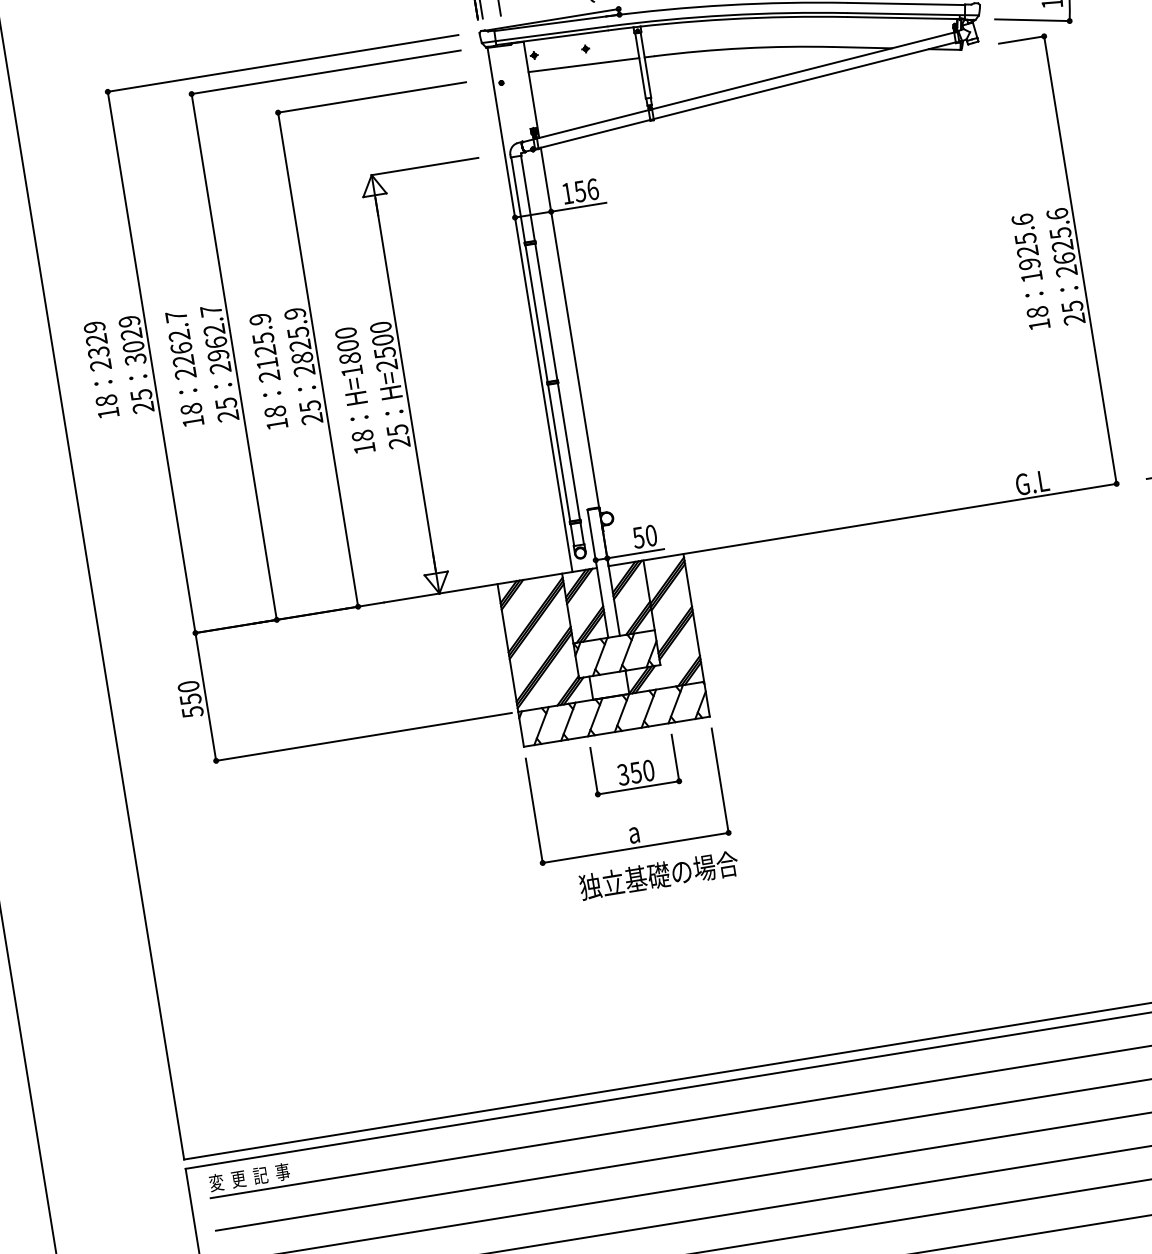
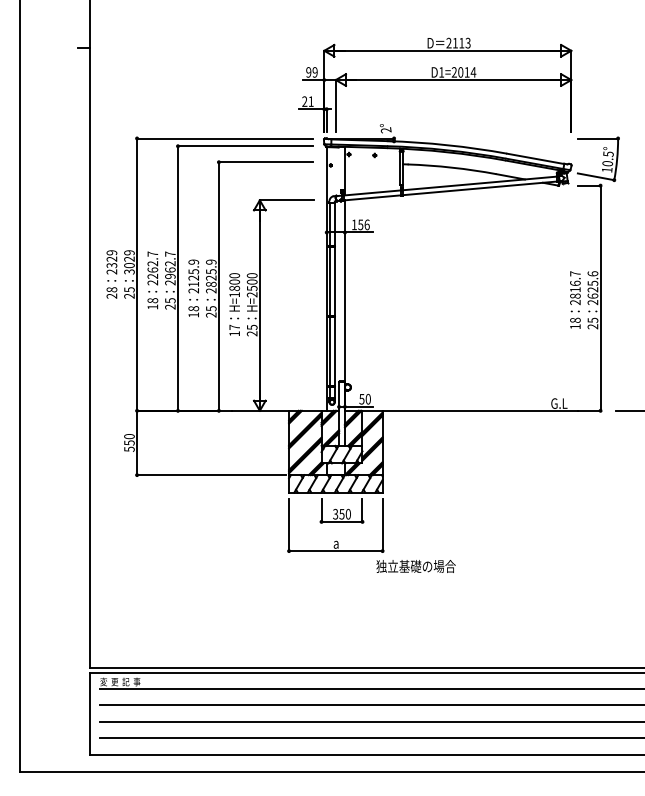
line: (583, 65) -> (372, 163), removed
text: (1027, 248) -> (575, 288), 1925.6 -> 2816.7
text: (107, 412) -> (111, 295), 18 -> 28
text: (361, 434) -> (234, 326), 18 -> 17
text: (657, 875) -> (415, 566), moved

